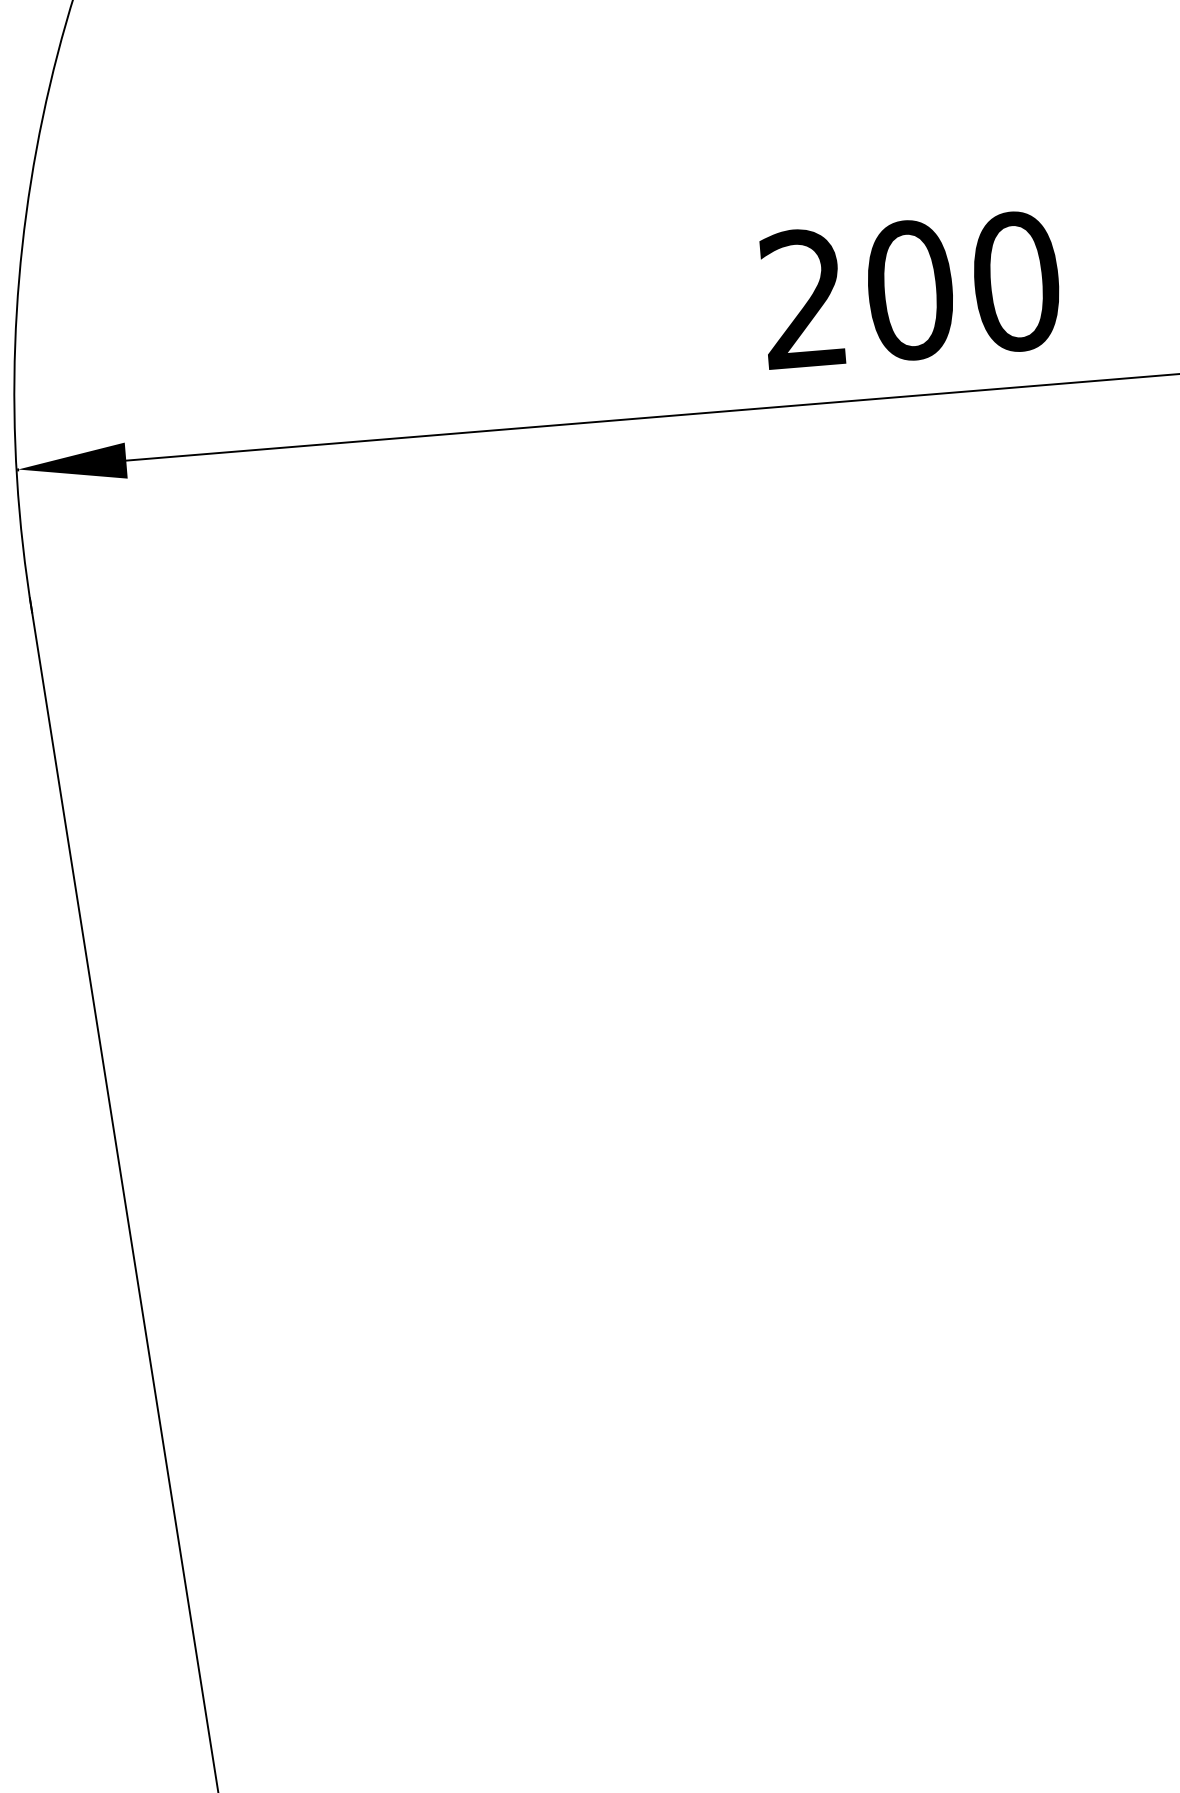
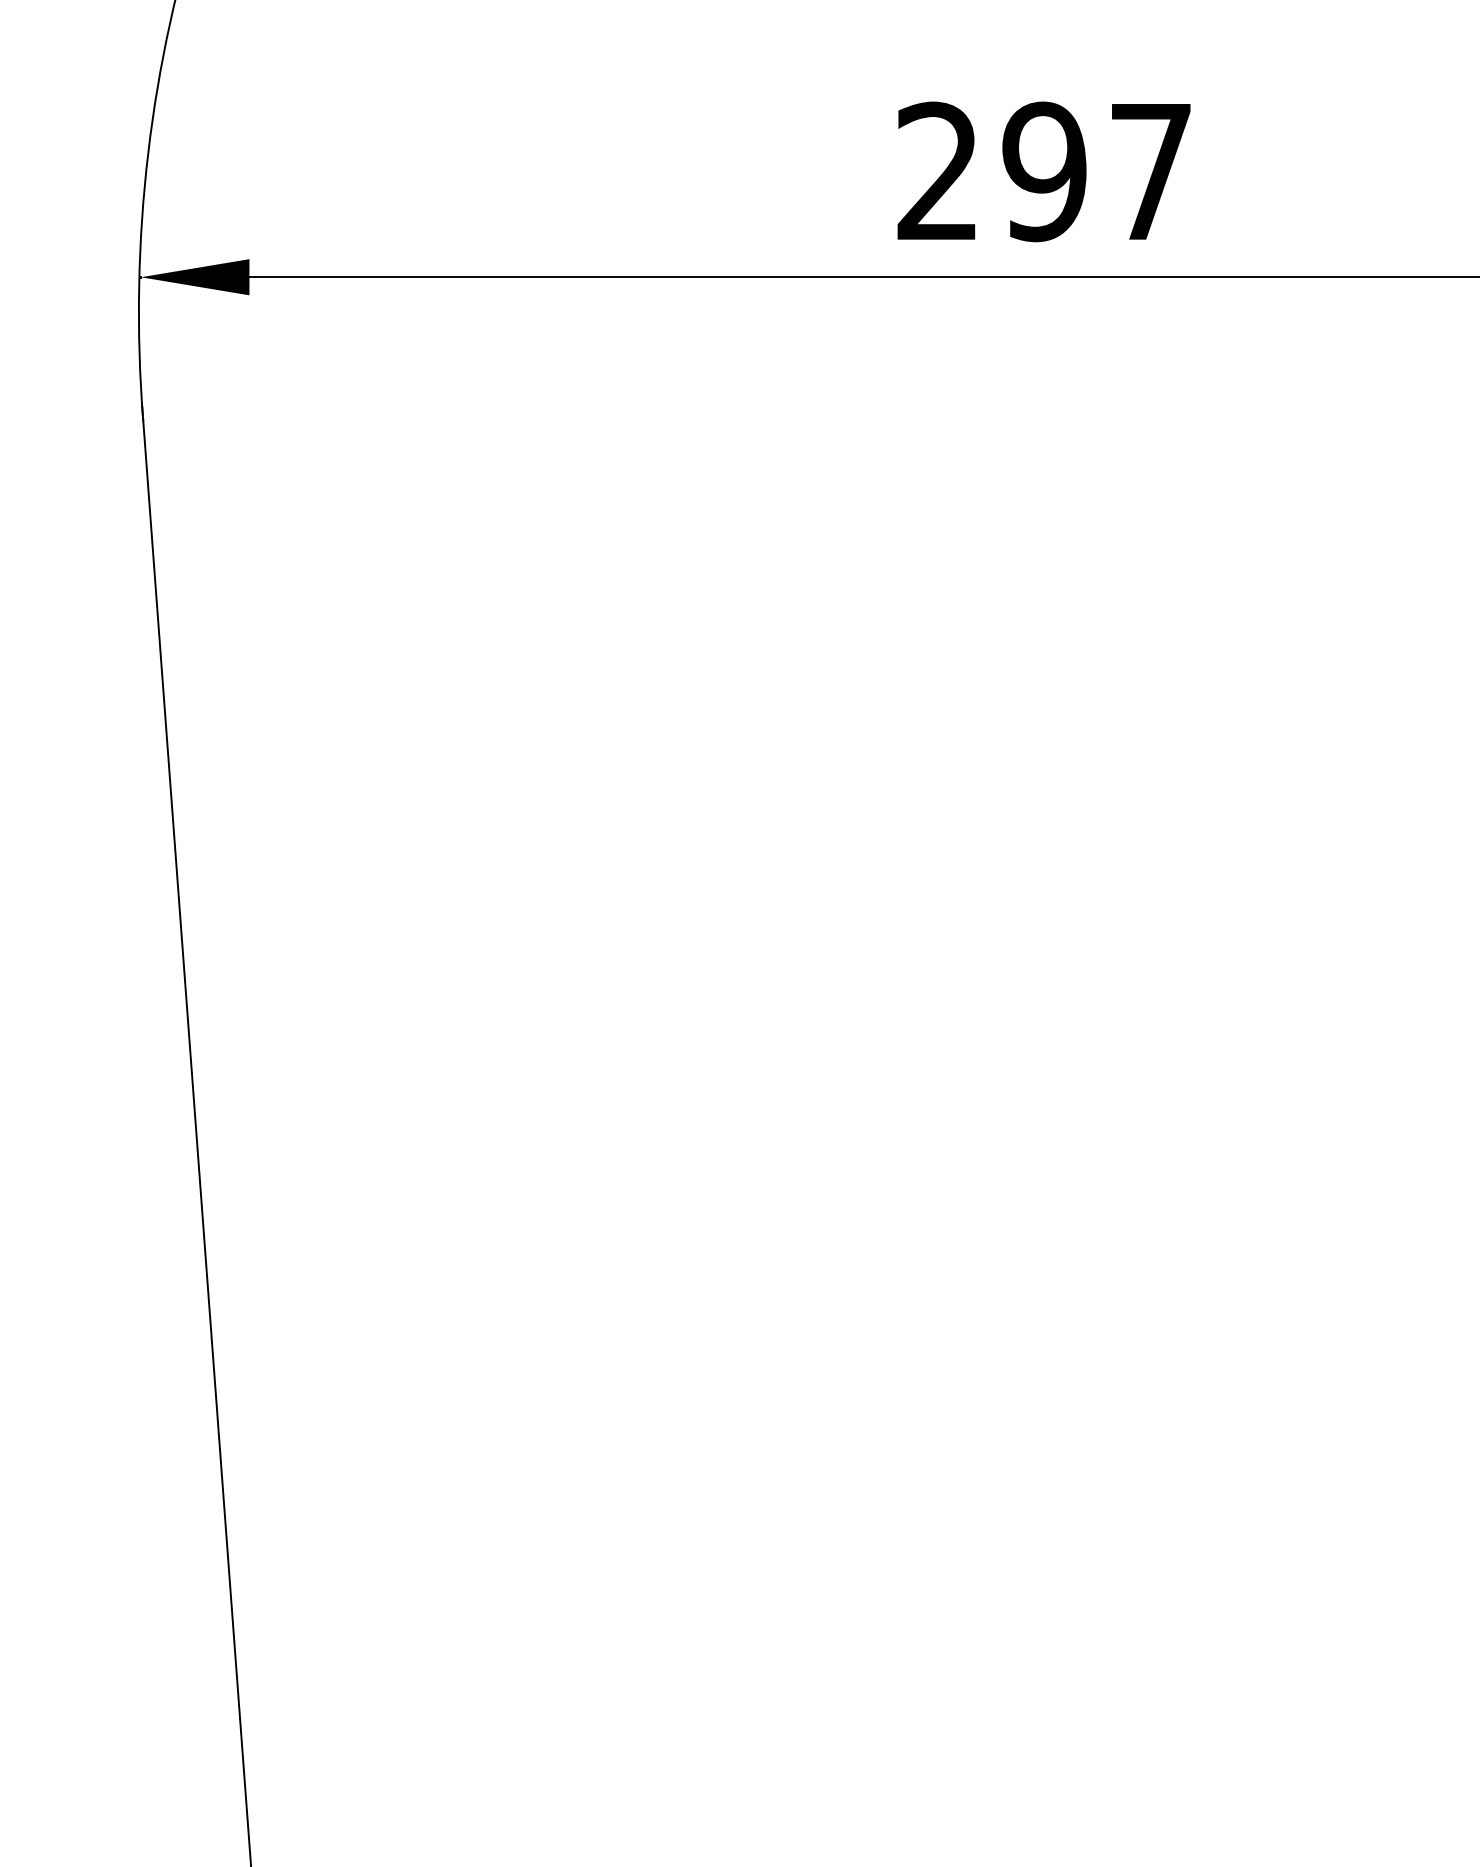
text: (962, 285) -> (1097, 171), 200 -> 297

